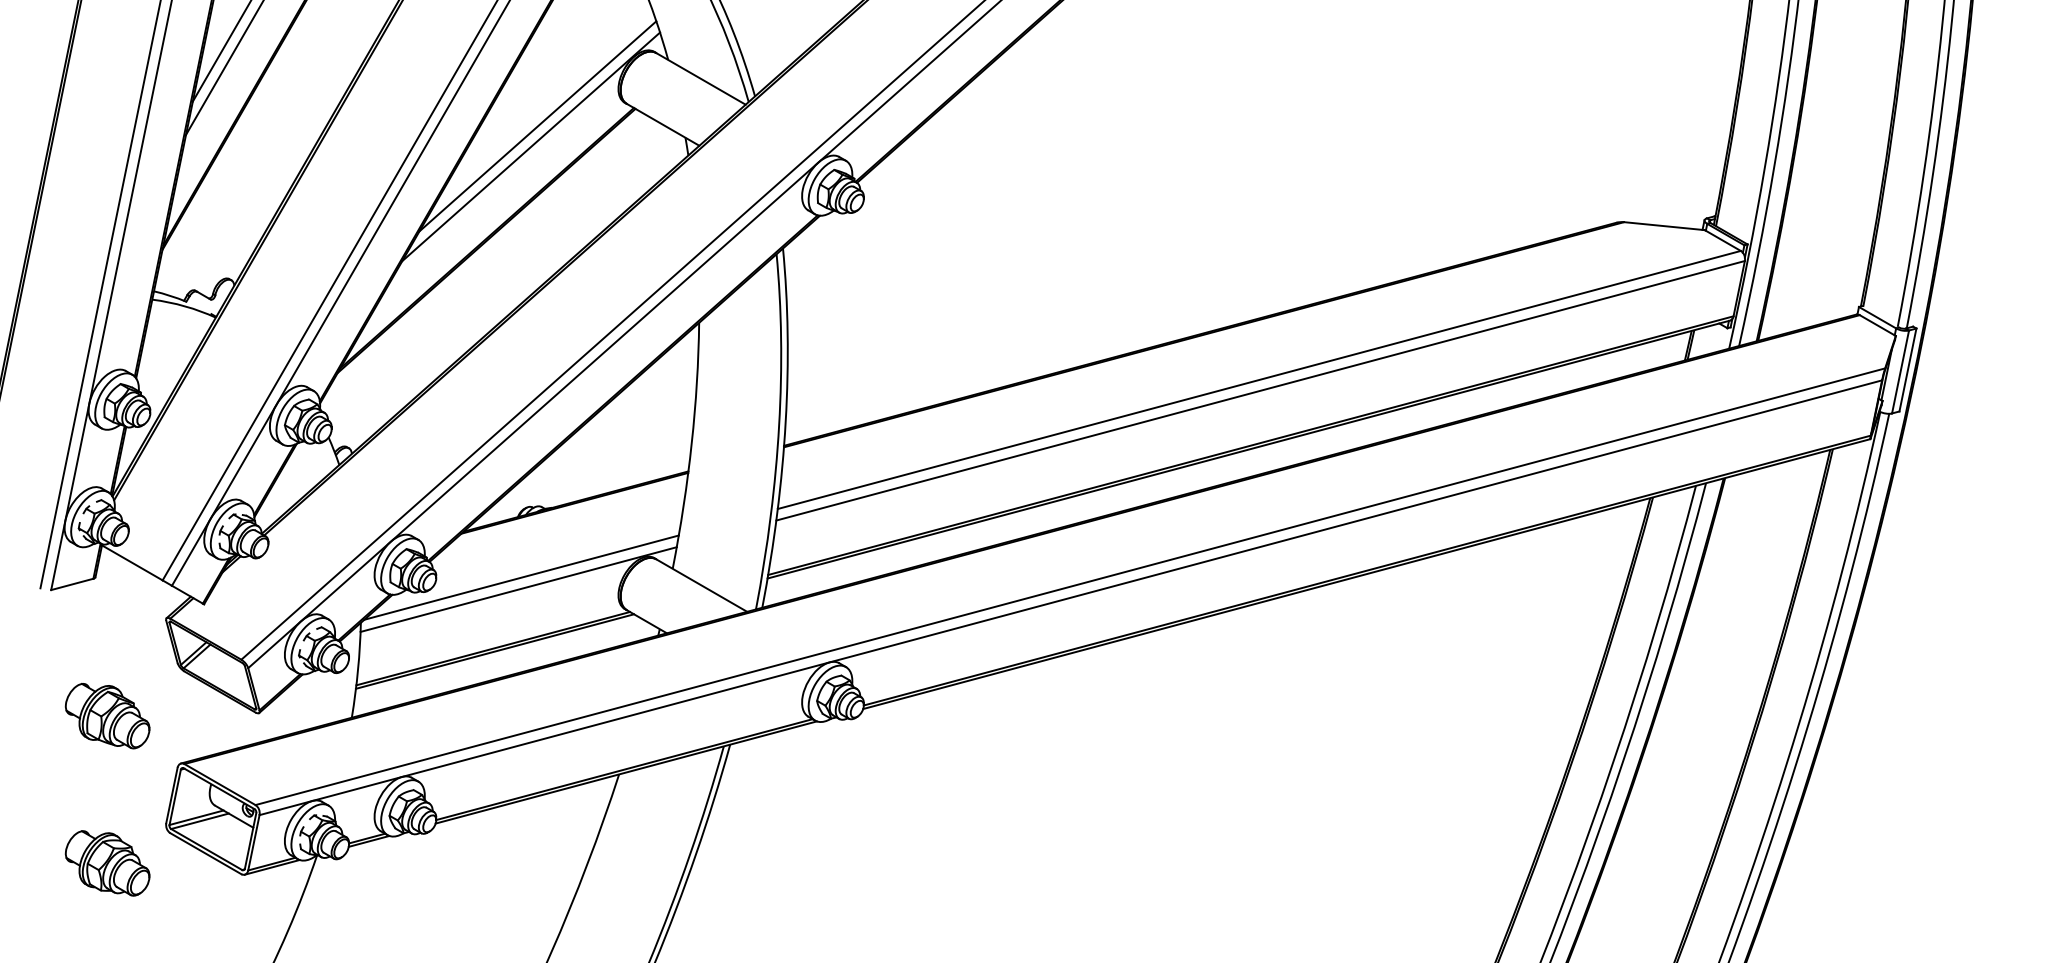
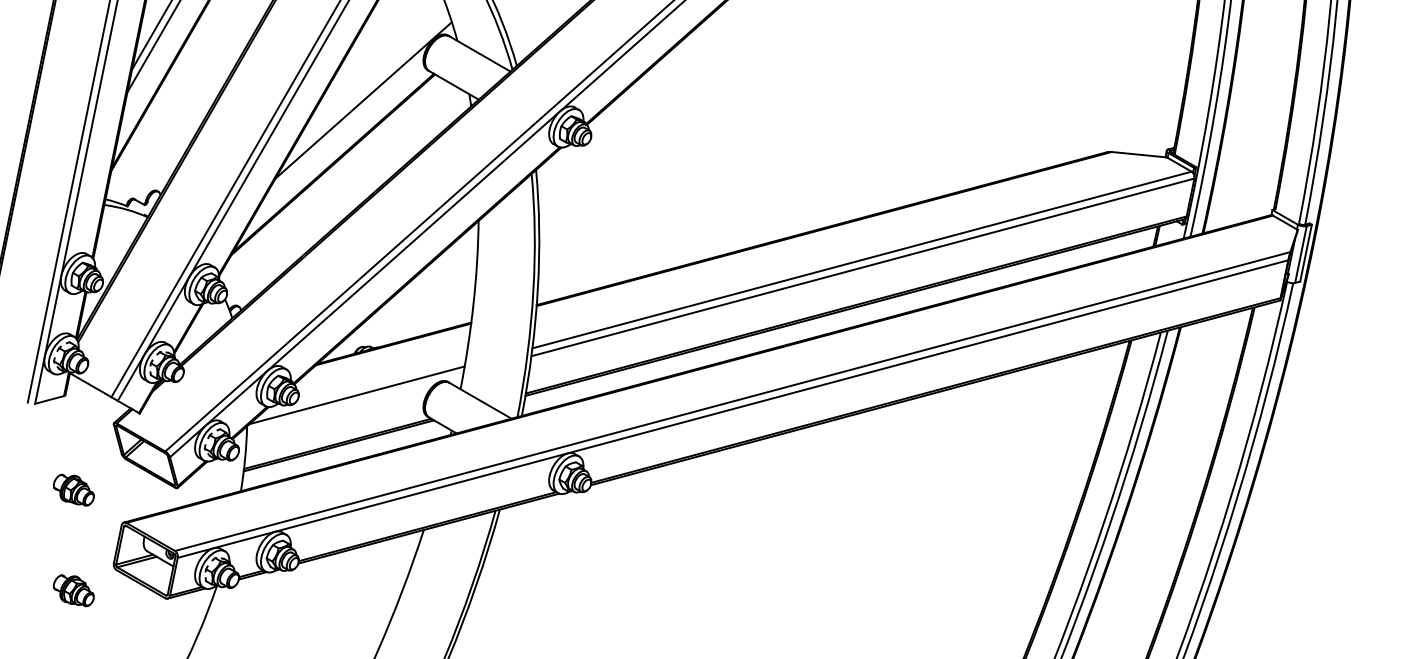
line: (538, 126) -> (368, 86), removed
line: (517, 589) -> (354, 403), removed
part: (107, 716) -> (73, 490), size x0.7
part: (107, 862) -> (73, 590), size x0.7

